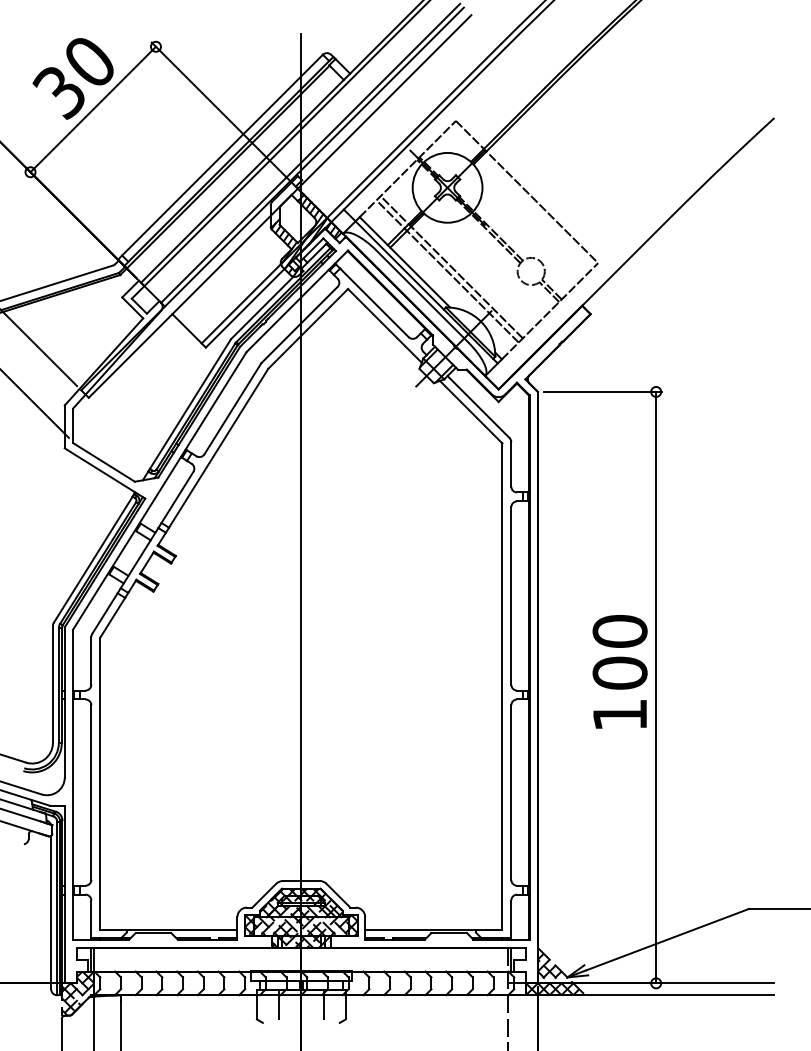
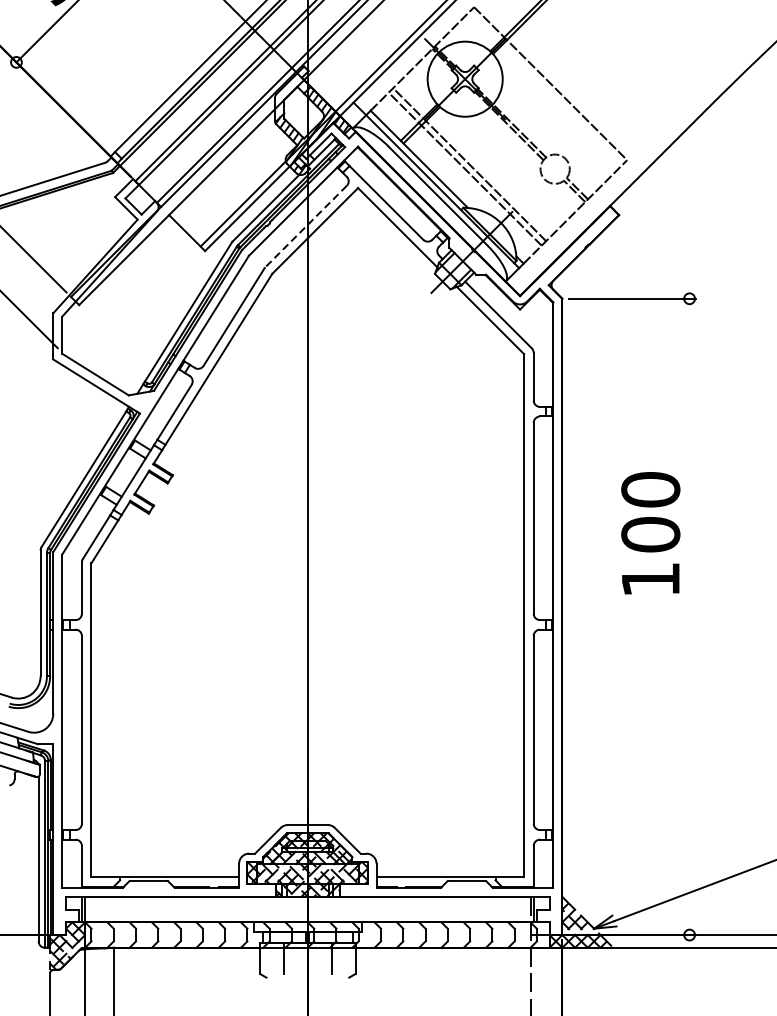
line: (299, 324) -> (305, 226), solid -> dashed
text: (619, 671) -> (650, 532), moved
line: (656, 687) -> (689, 616), removed

